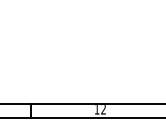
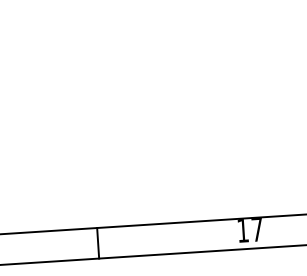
text: (103, 109) -> (257, 230), 12 -> 17

